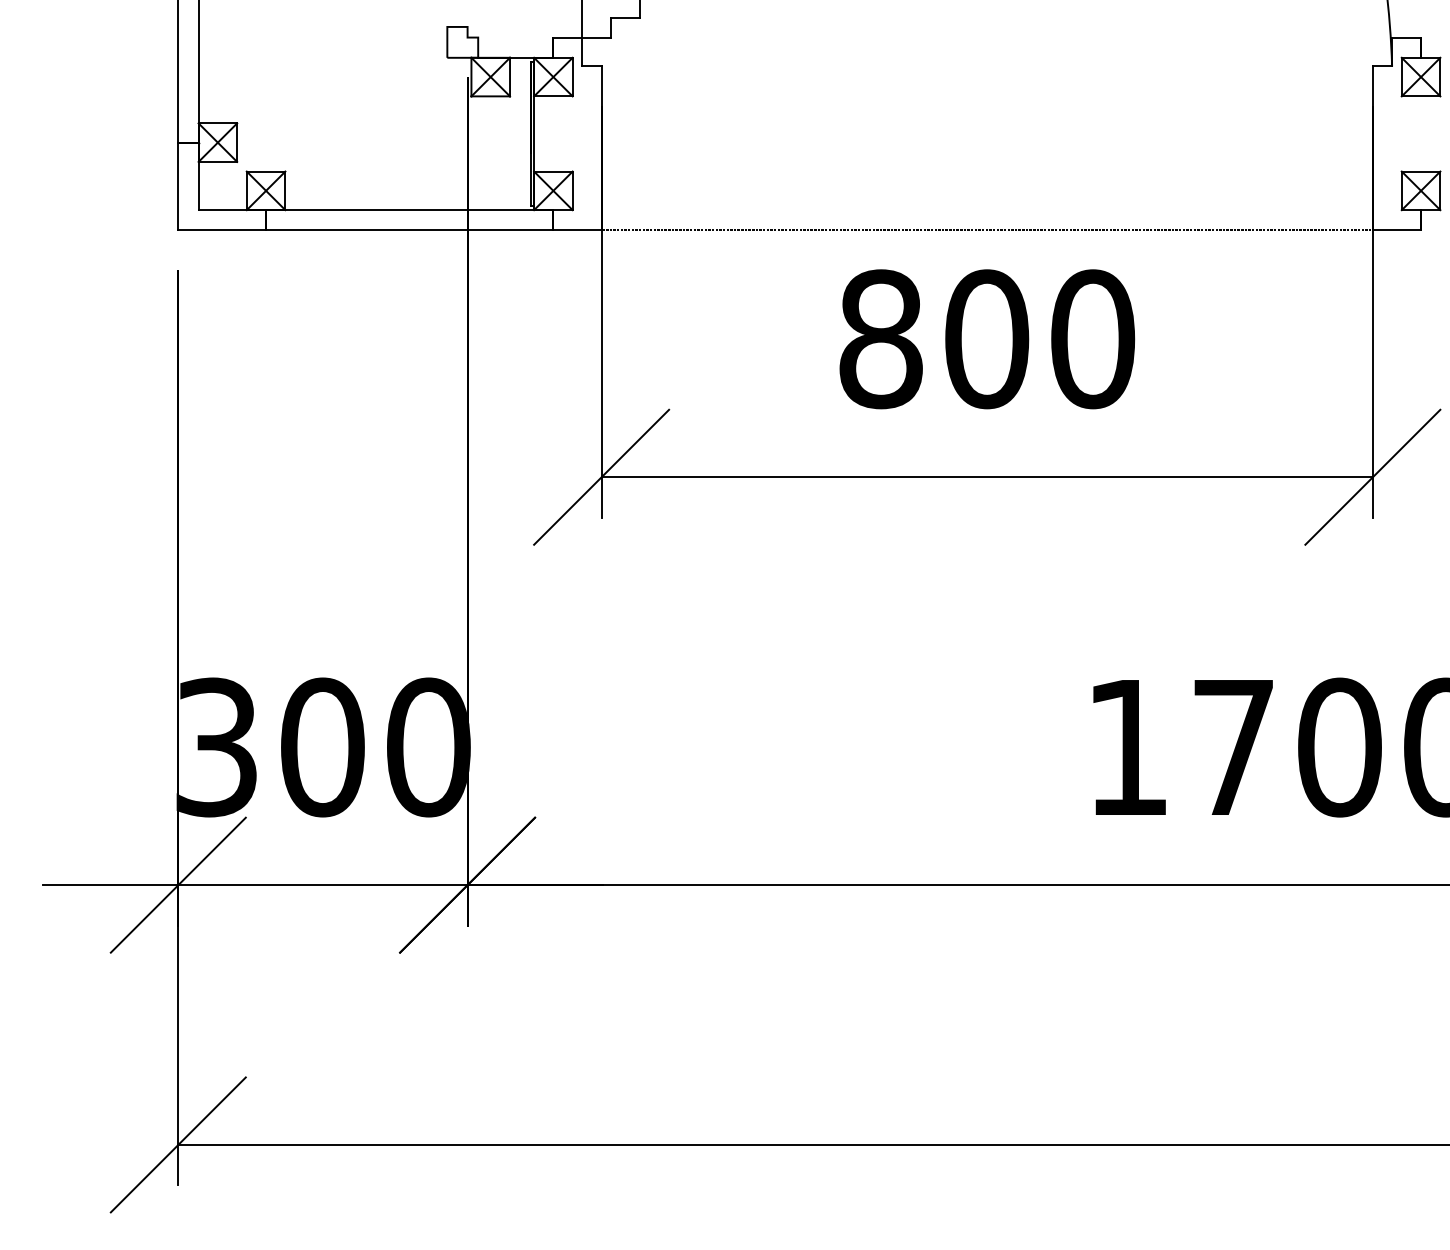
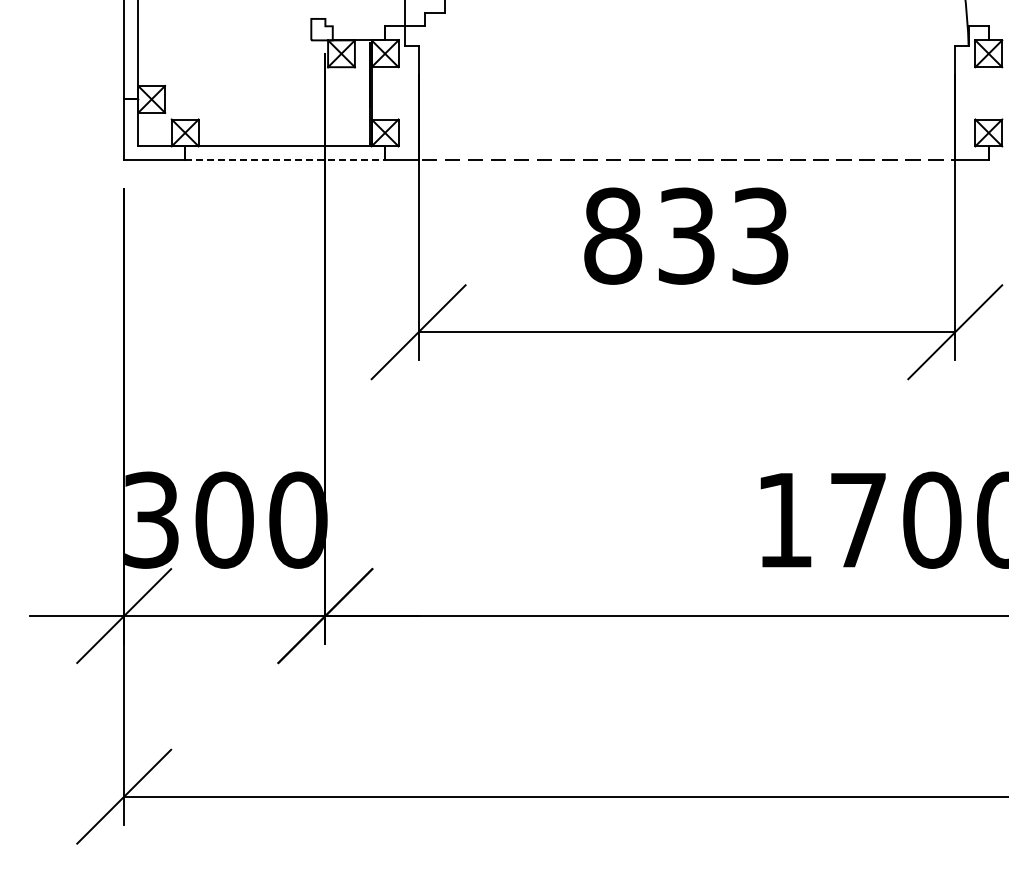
line: (410, 230) -> (285, 160), solid -> dashed
text: (1039, 338) -> (723, 235), 800 -> 833

